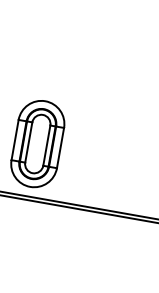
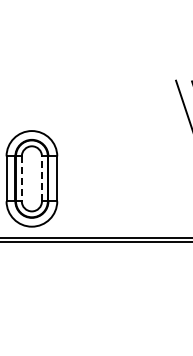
line: (28, 142) -> (21, 179), solid -> dashed
line: (46, 145) -> (41, 178), solid -> dashed

